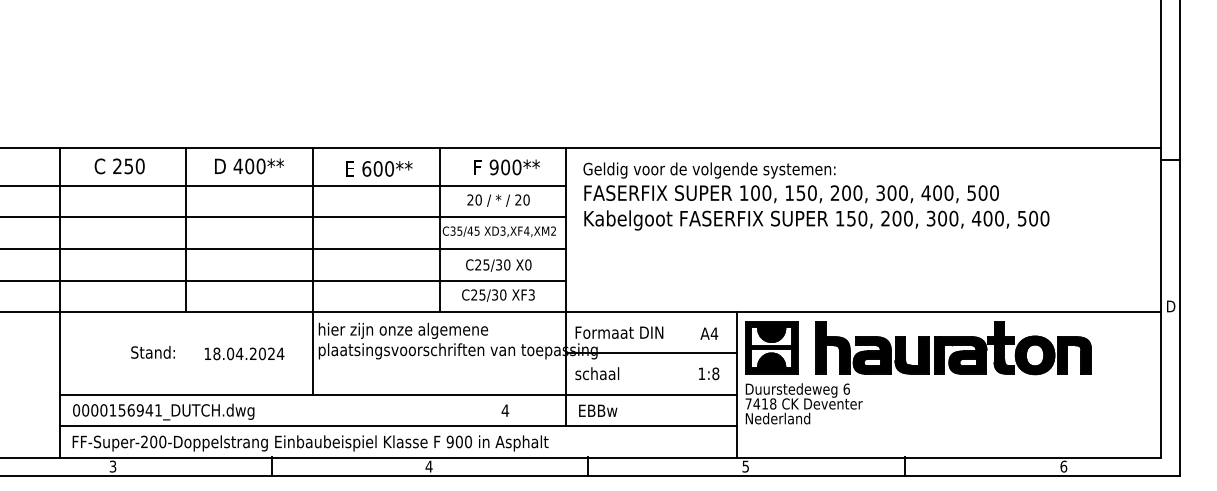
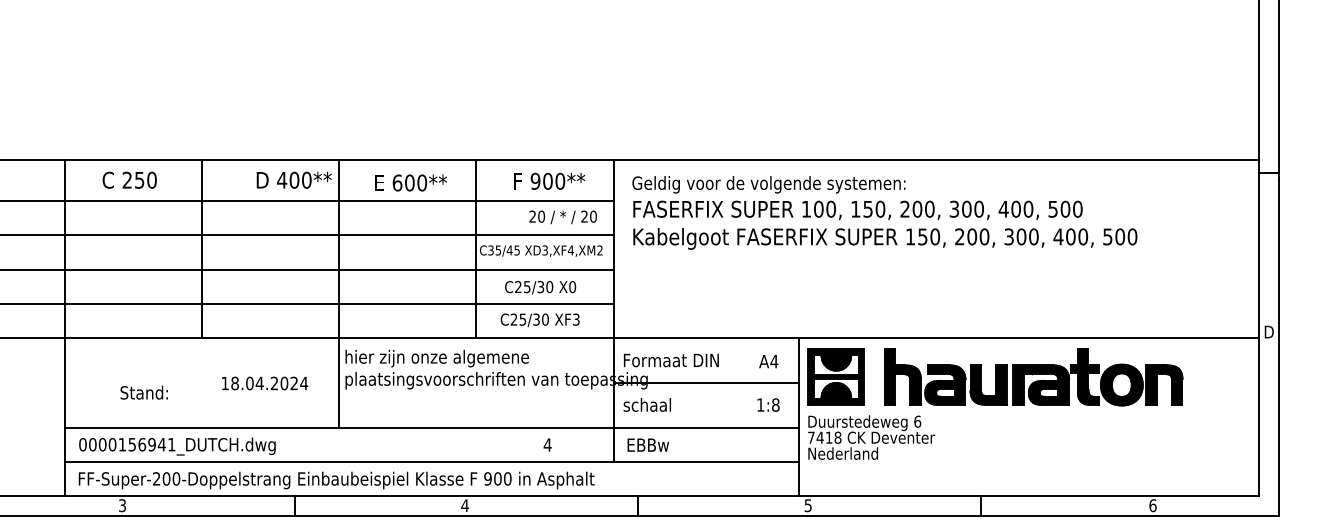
text: (249, 166) -> (294, 180), moved
text: (498, 200) -> (563, 217), moved
text: (152, 352) -> (143, 392), moved

